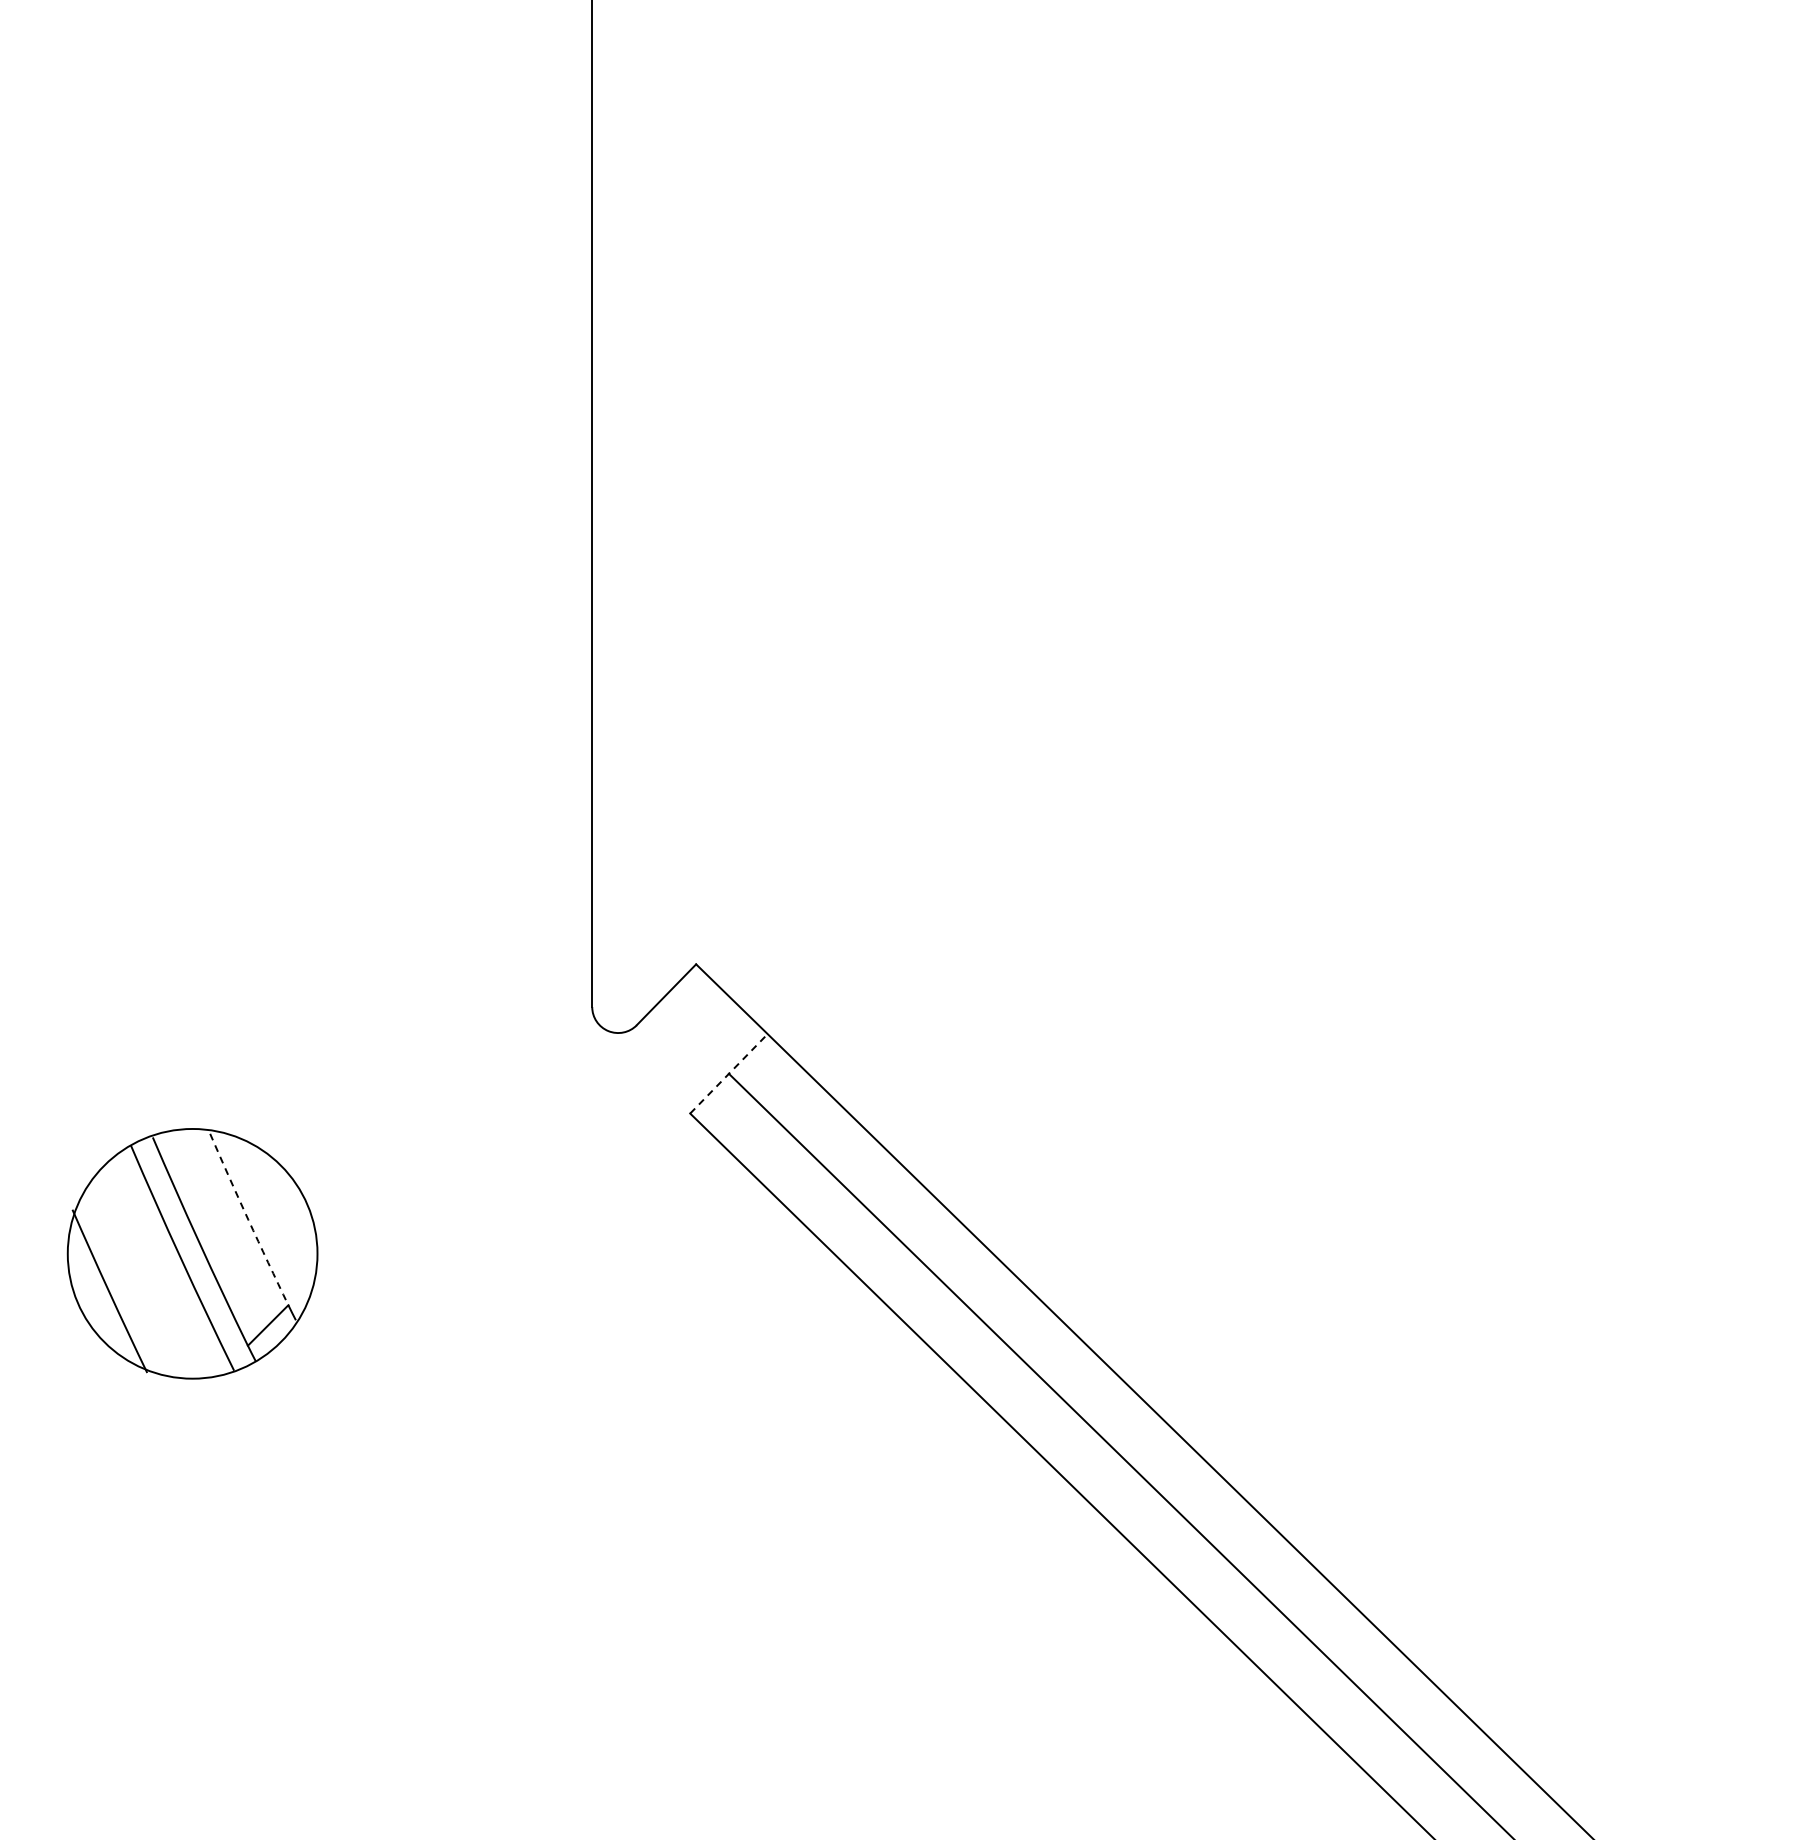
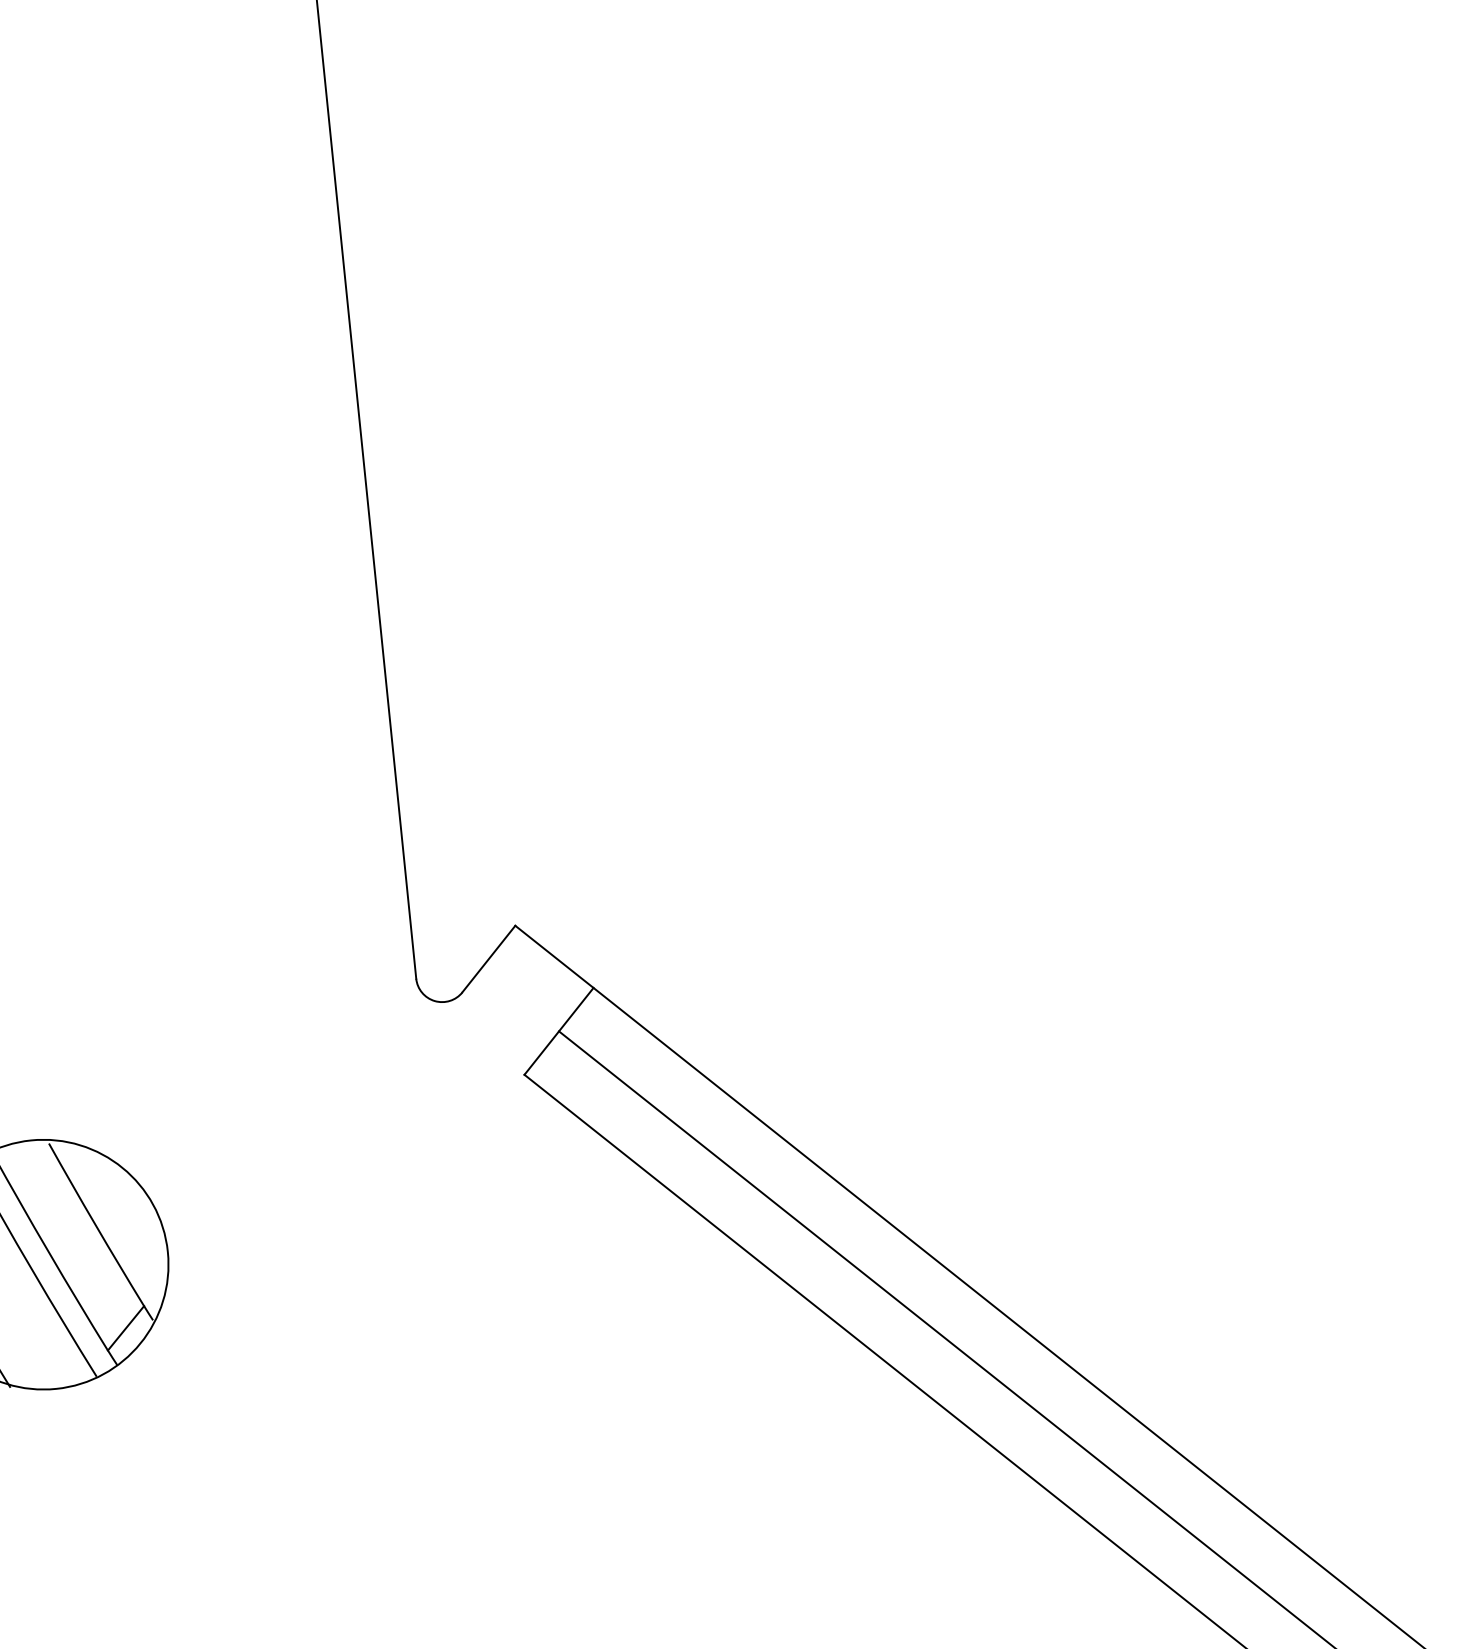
line: (729, 1073) -> (559, 1031), dashed -> solid
arc: (248, 1219) -> (95, 1224), dashed -> solid

